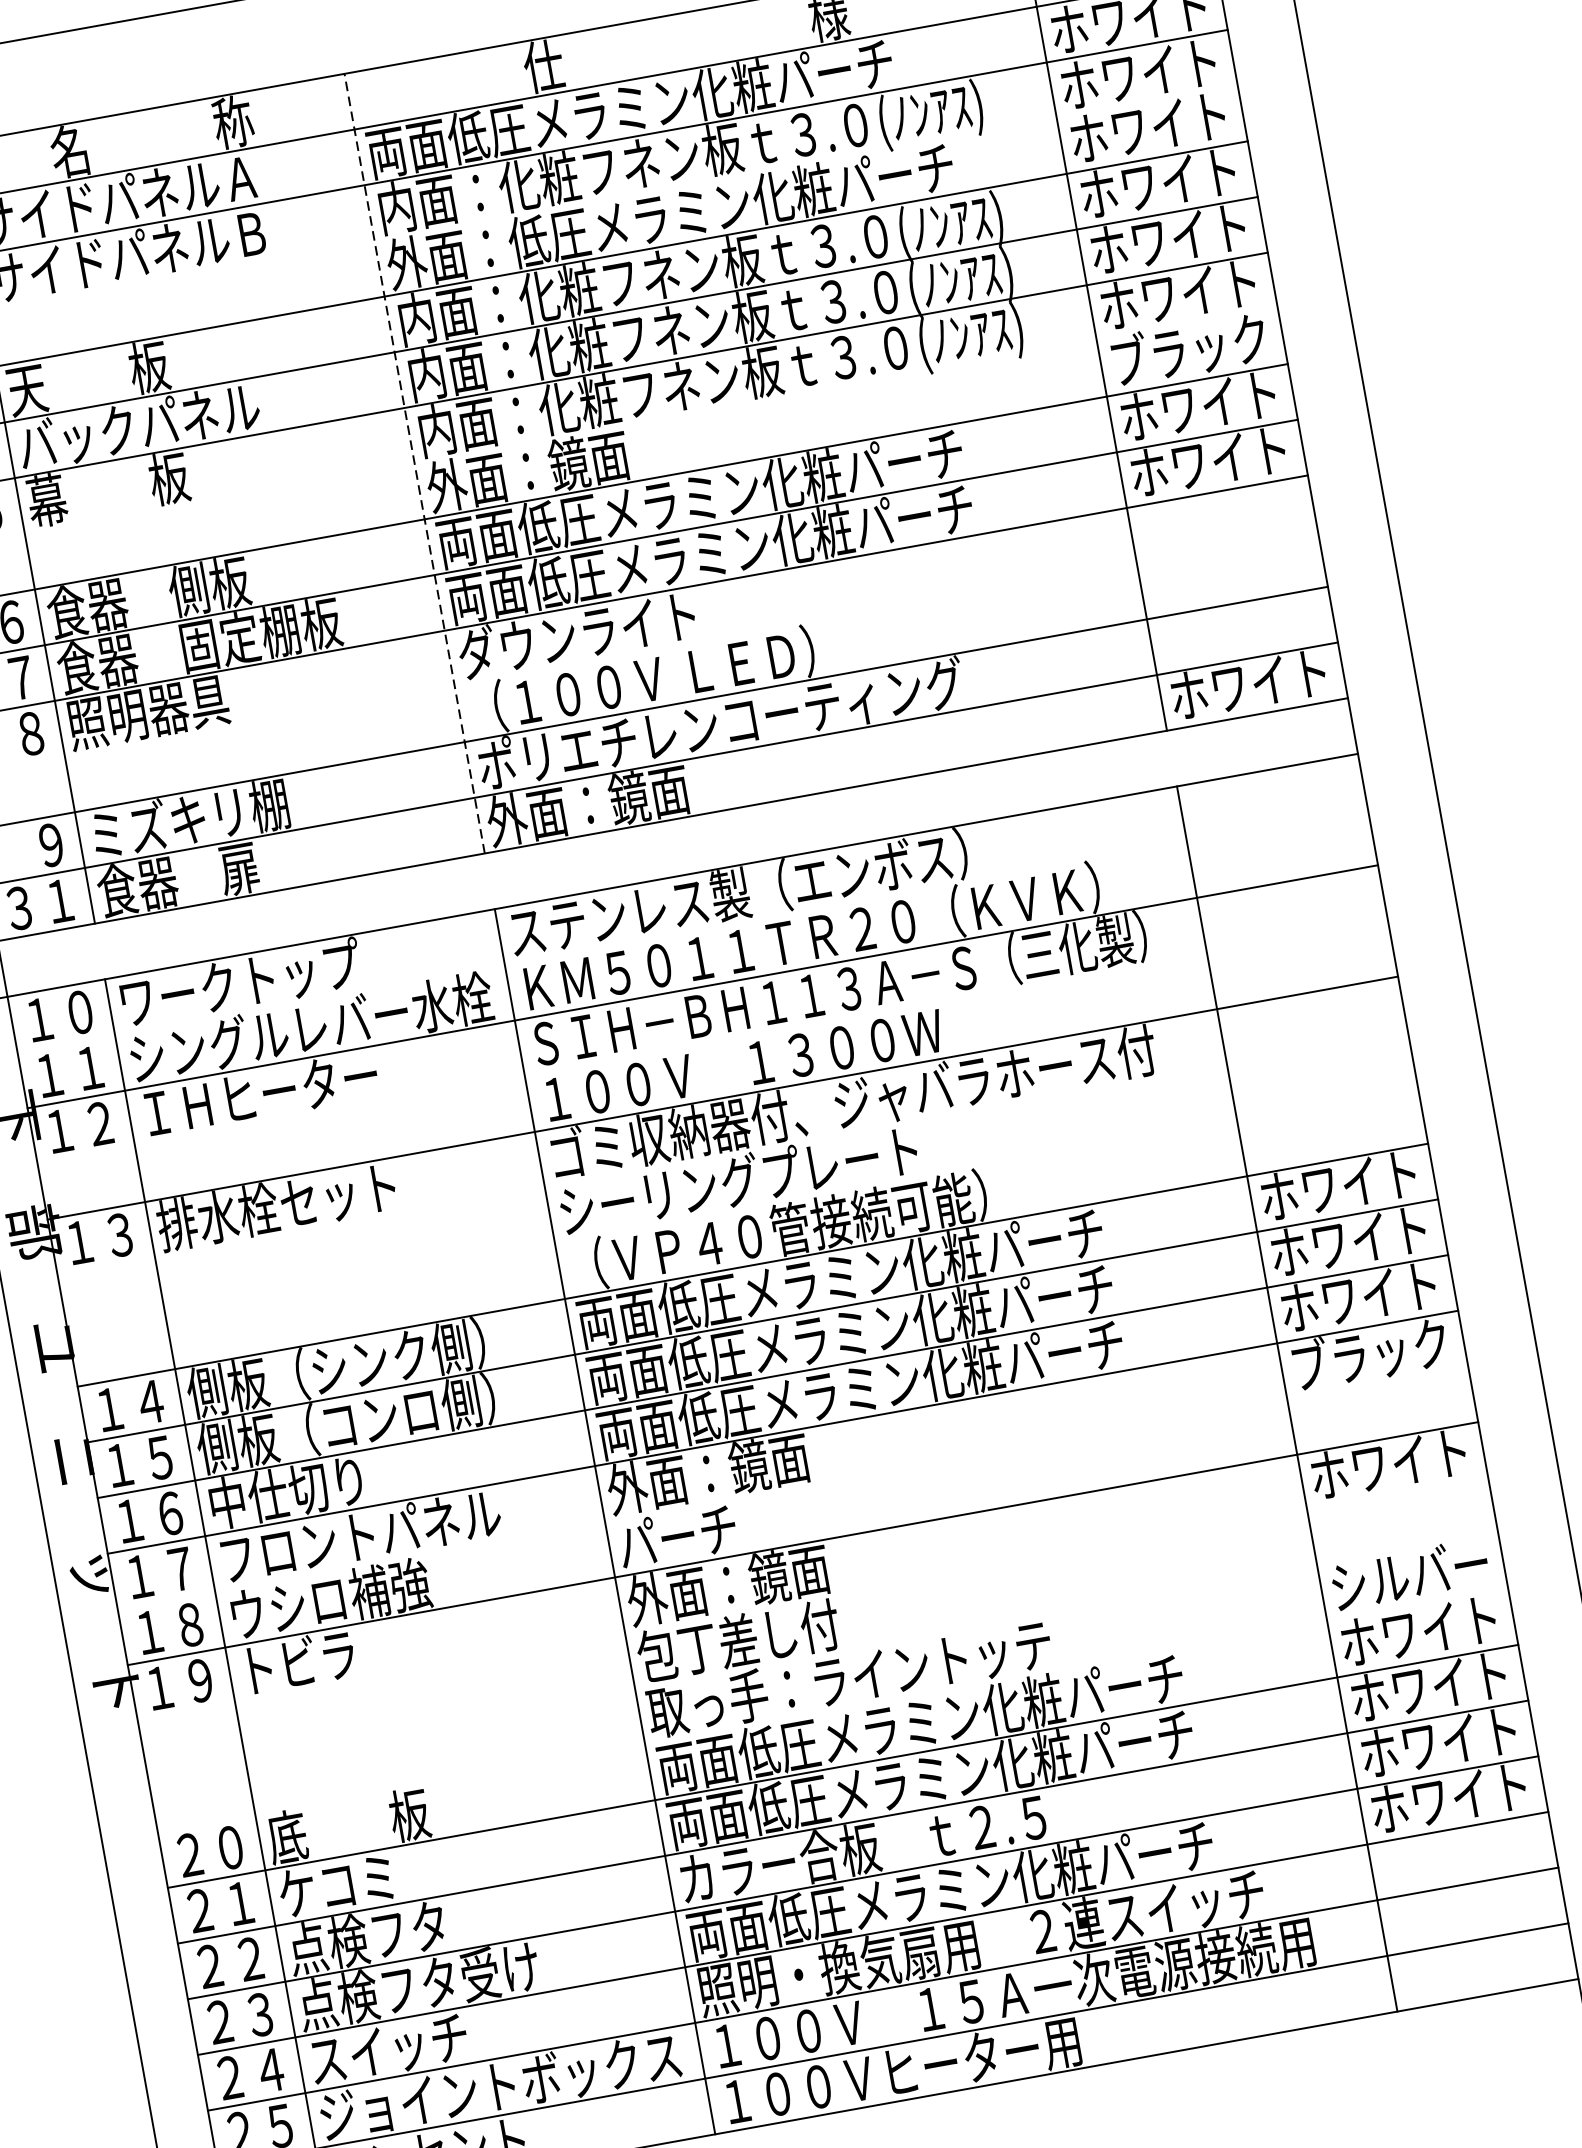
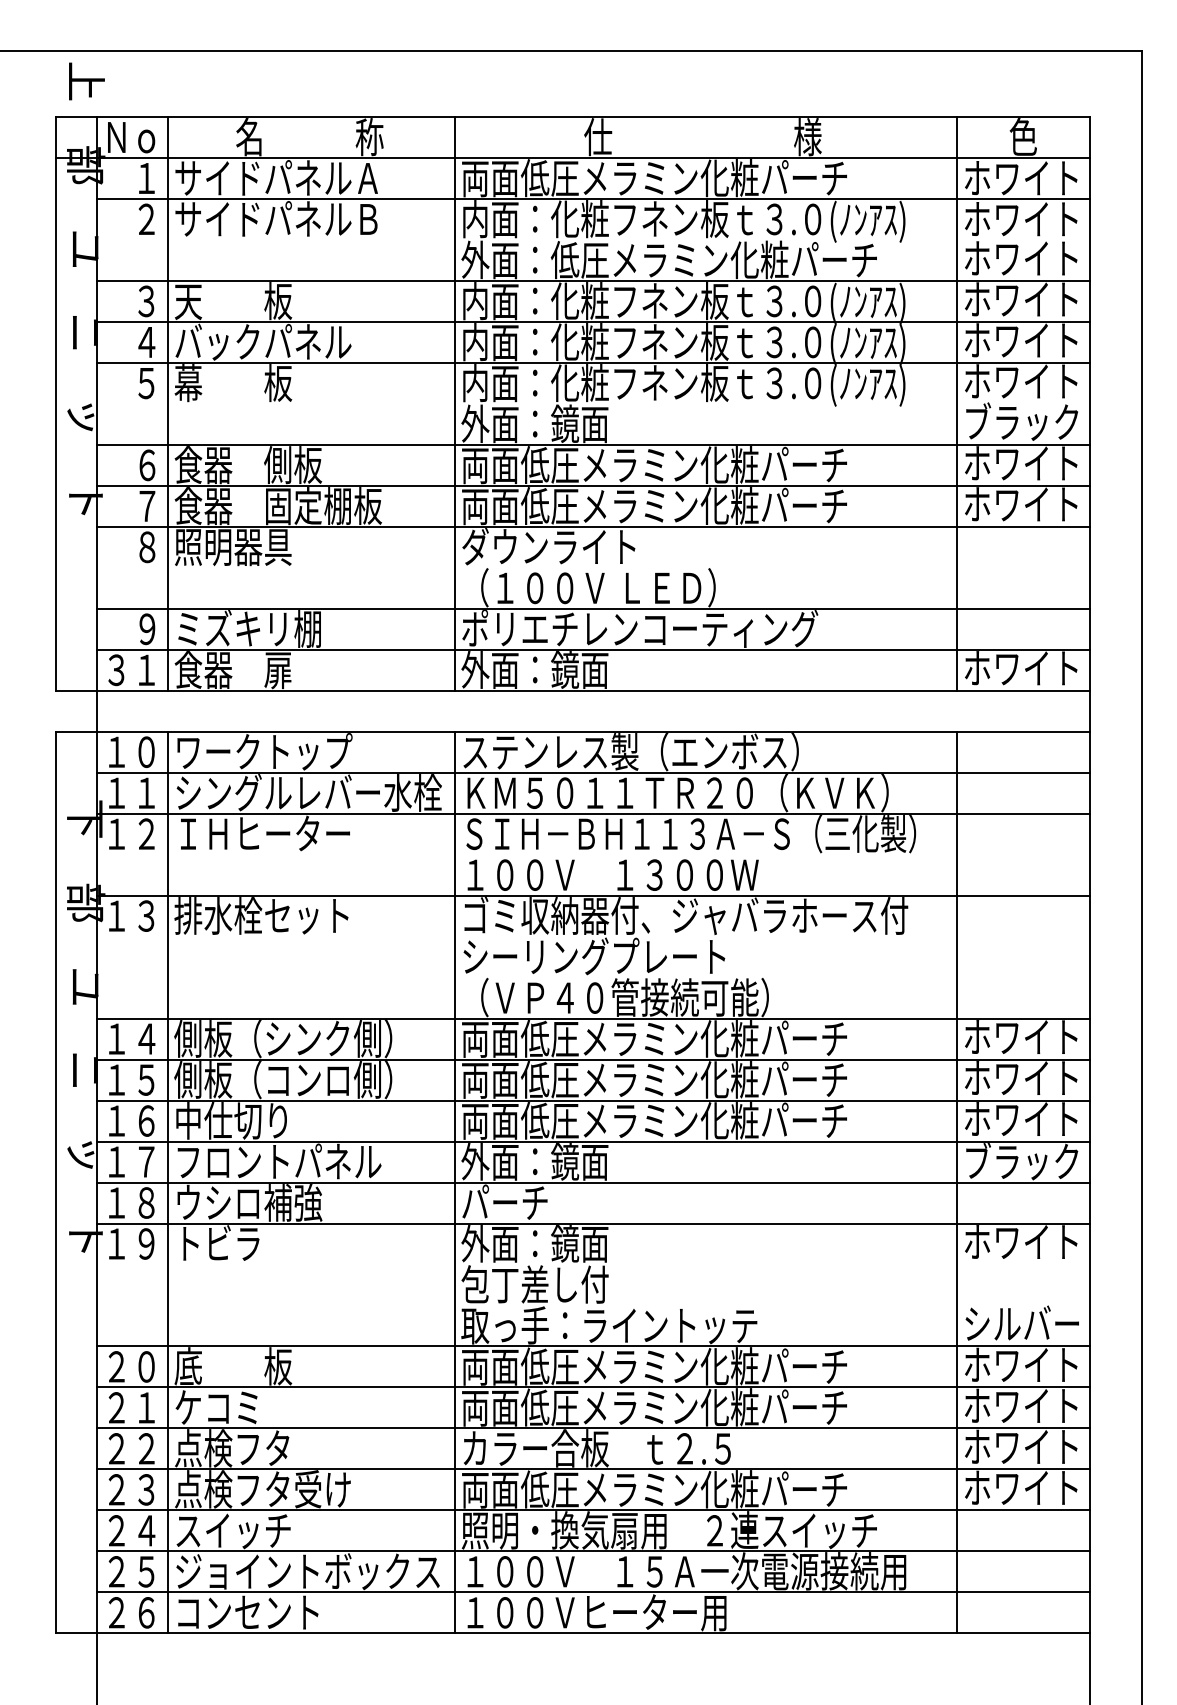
line: (414, 463) -> (455, 403), dashed -> solid
line: (692, 930) -> (593, 772), added
line: (792, 1487) -> (593, 1182), added
line: (833, 1710) -> (593, 1346), added

